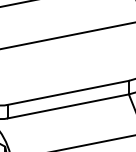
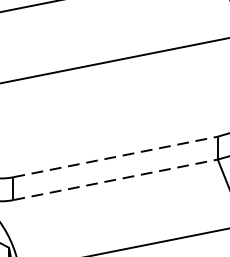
line: (68, 92) -> (115, 156), solid -> dashed
line: (68, 106) -> (115, 179), solid -> dashed

